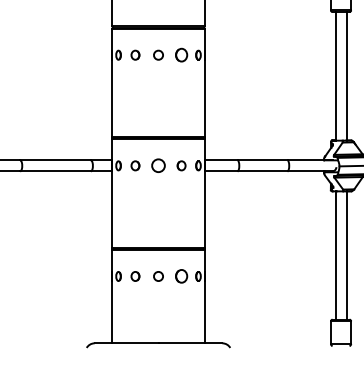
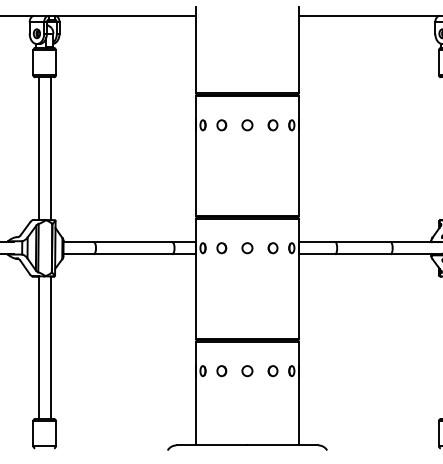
part: (181, 55) -> (272, 125), size x0.71
circle: (158, 166) -> (247, 248), size x0.71
part: (181, 276) -> (272, 371), size x0.71

